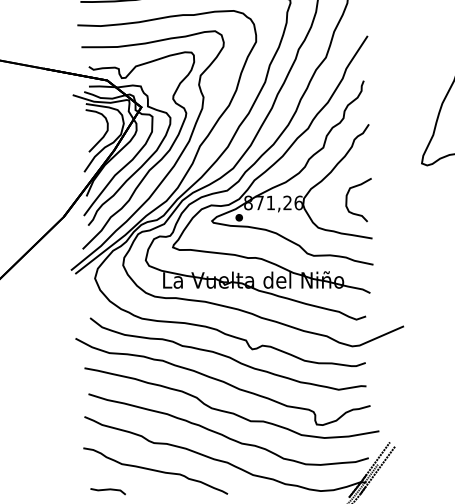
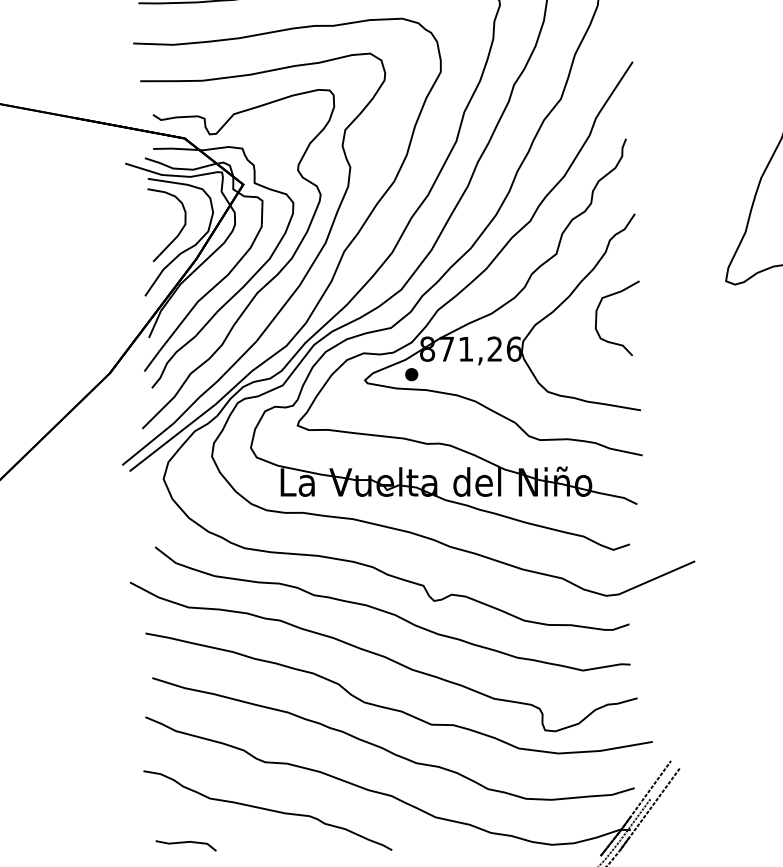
curve: (347, 200) -> (597, 319), moved

